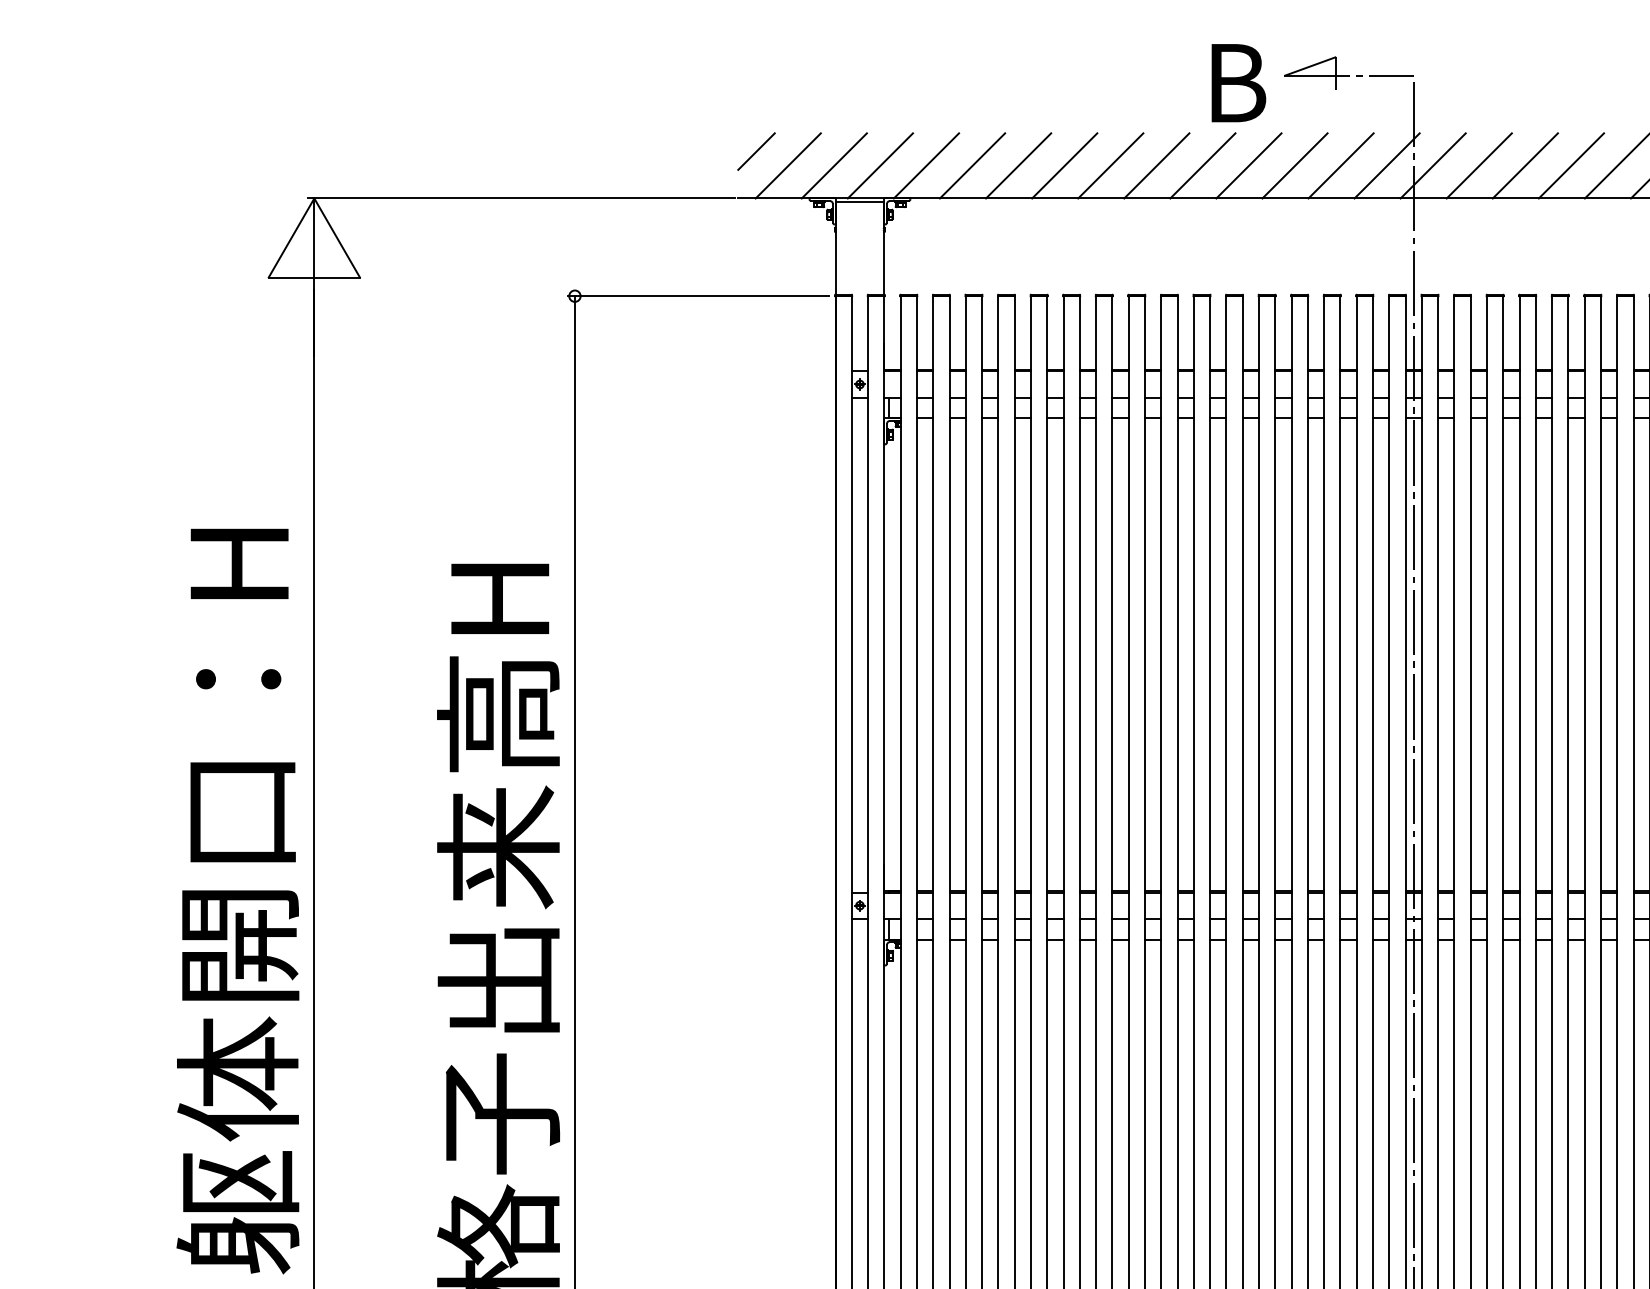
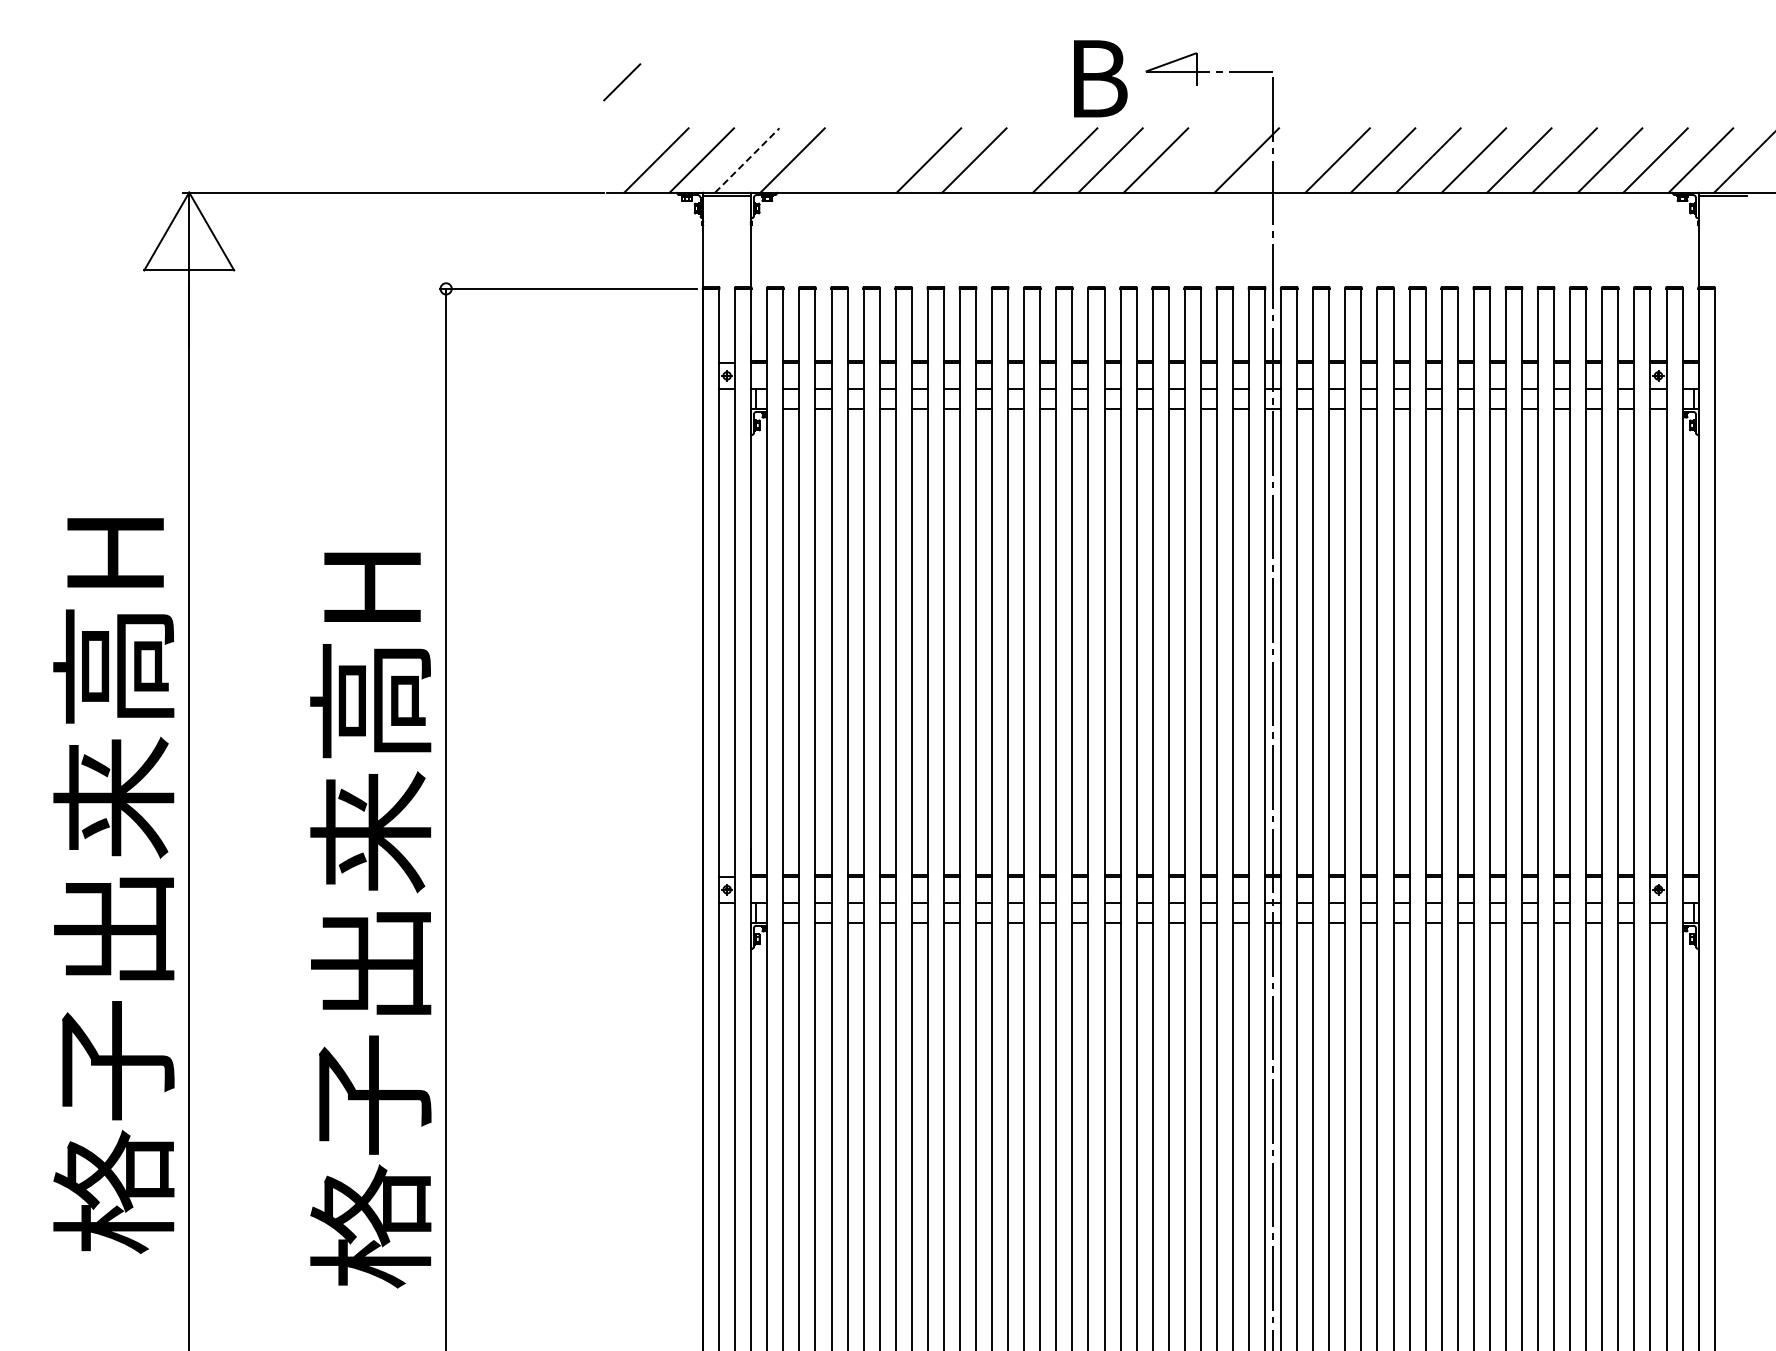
line: (756, 151) -> (622, 82), moved
line: (880, 165) -> (747, 160), solid -> dashed
line: (972, 165) -> (838, 160), removed
line: (1018, 165) -> (883, 160), removed
line: (1156, 165) -> (1019, 160), removed
line: (1341, 165) -> (1201, 160), removed
line: (1433, 165) -> (1292, 160), removed
text: (237, 948) -> (113, 931), 躯体開口：H -> 格子出来高H

